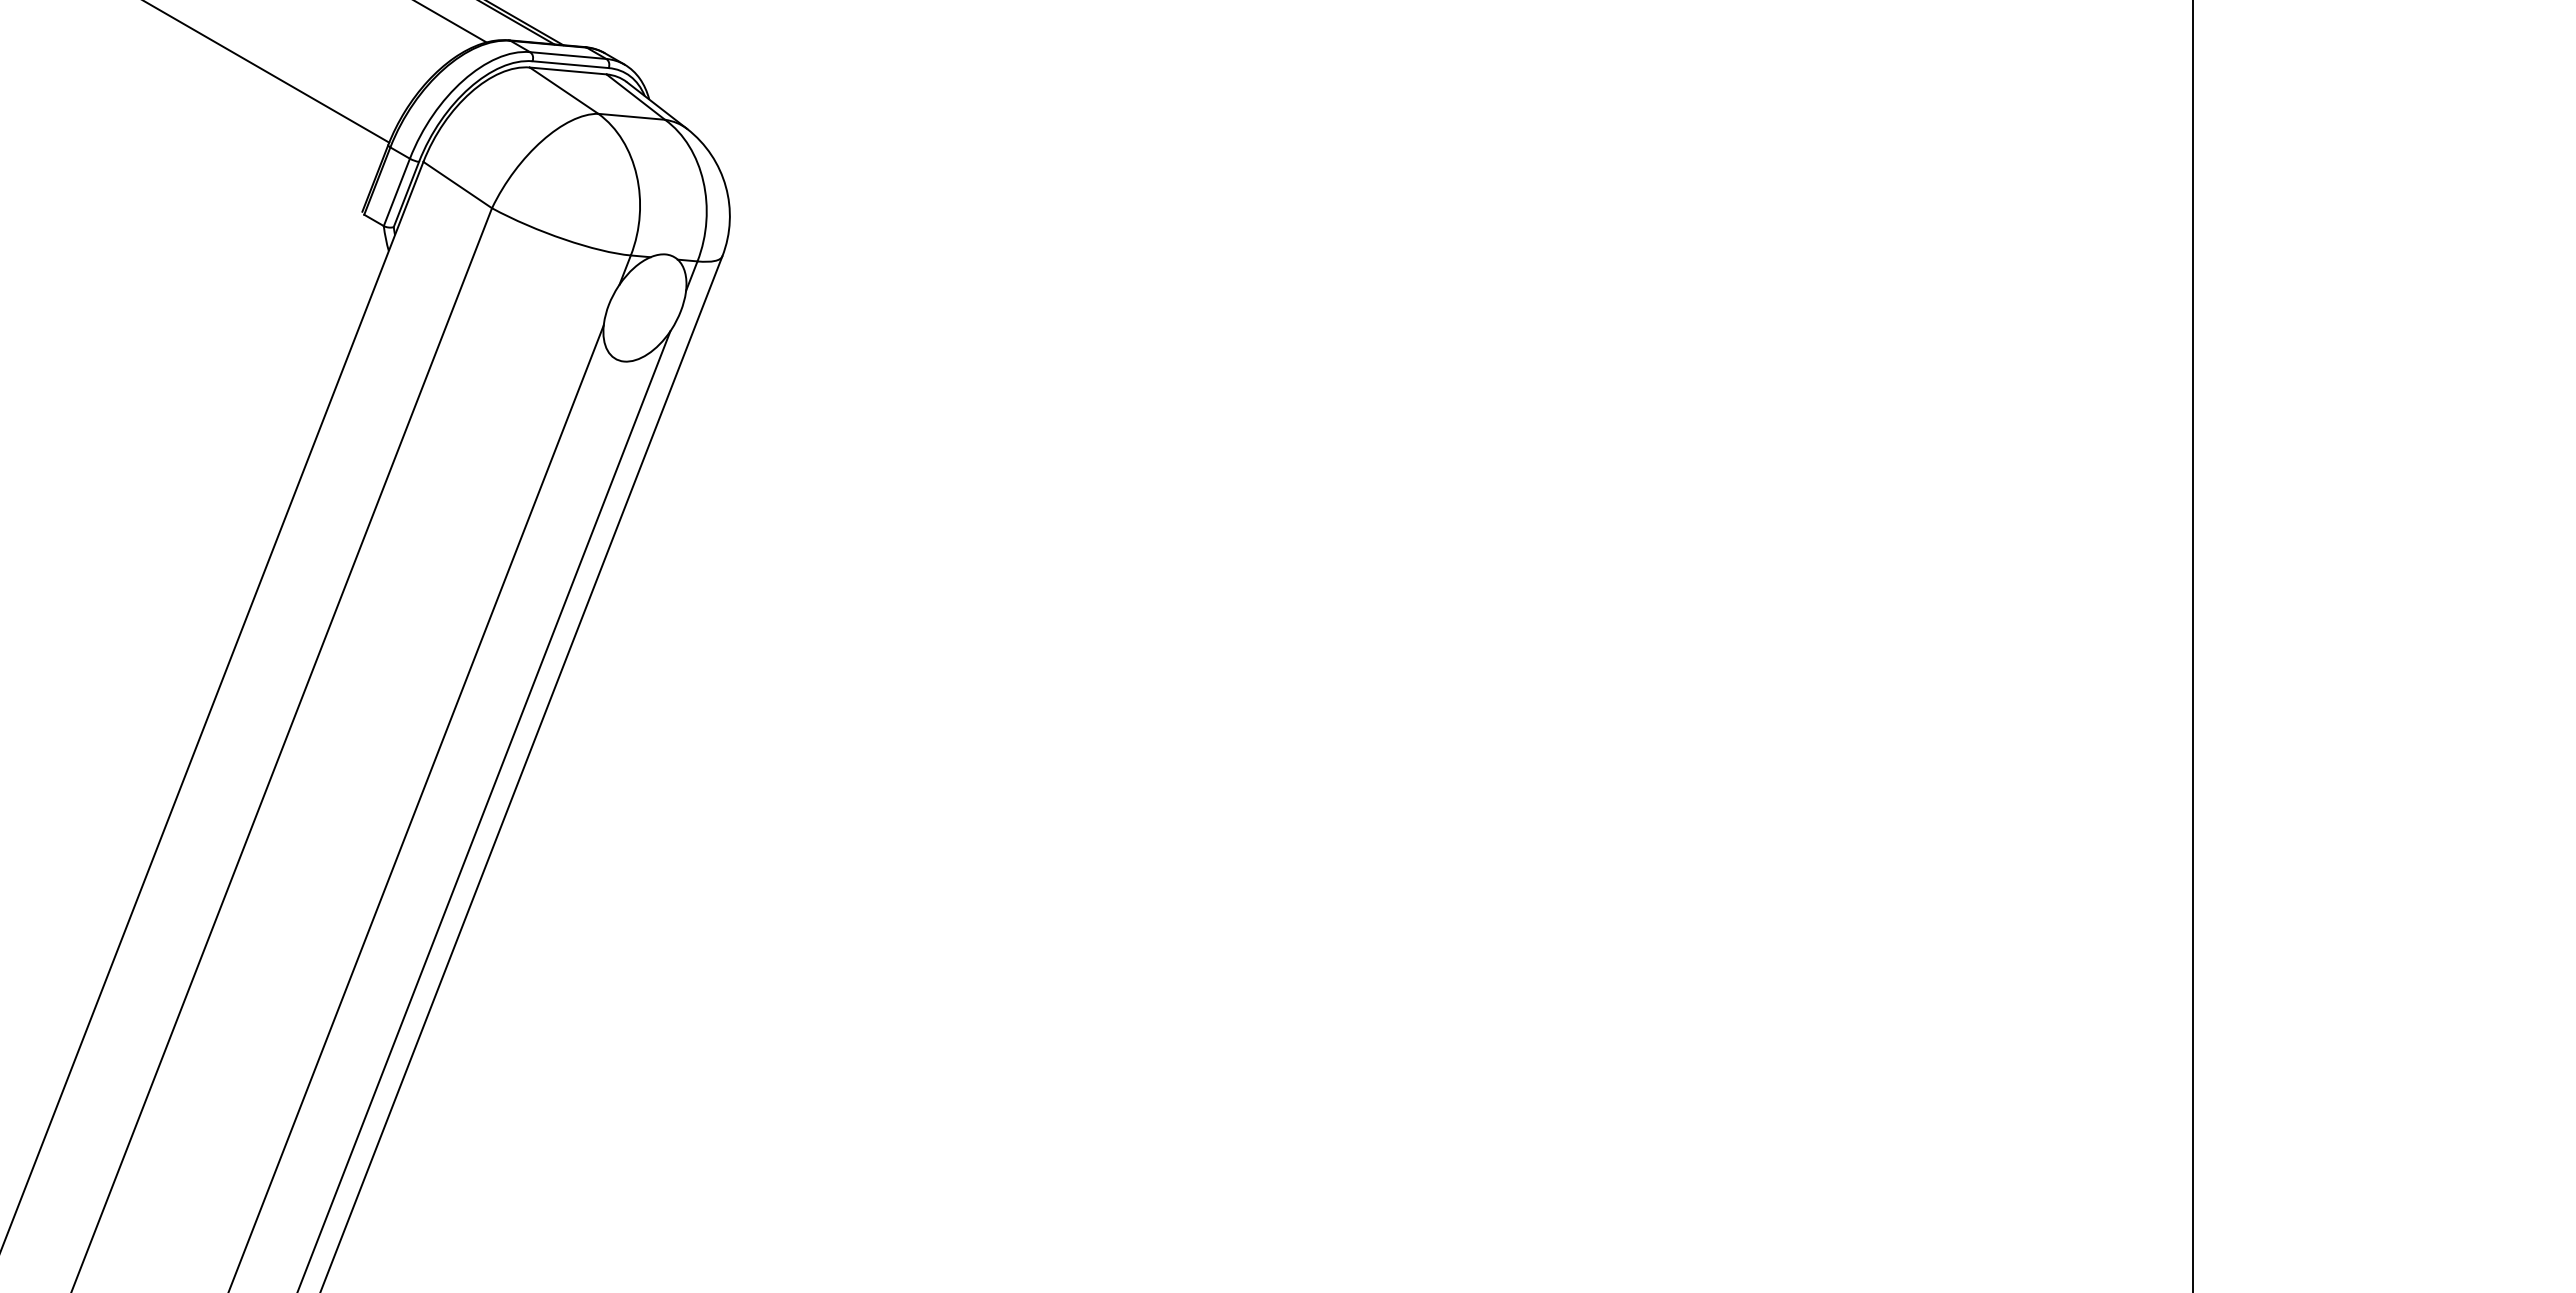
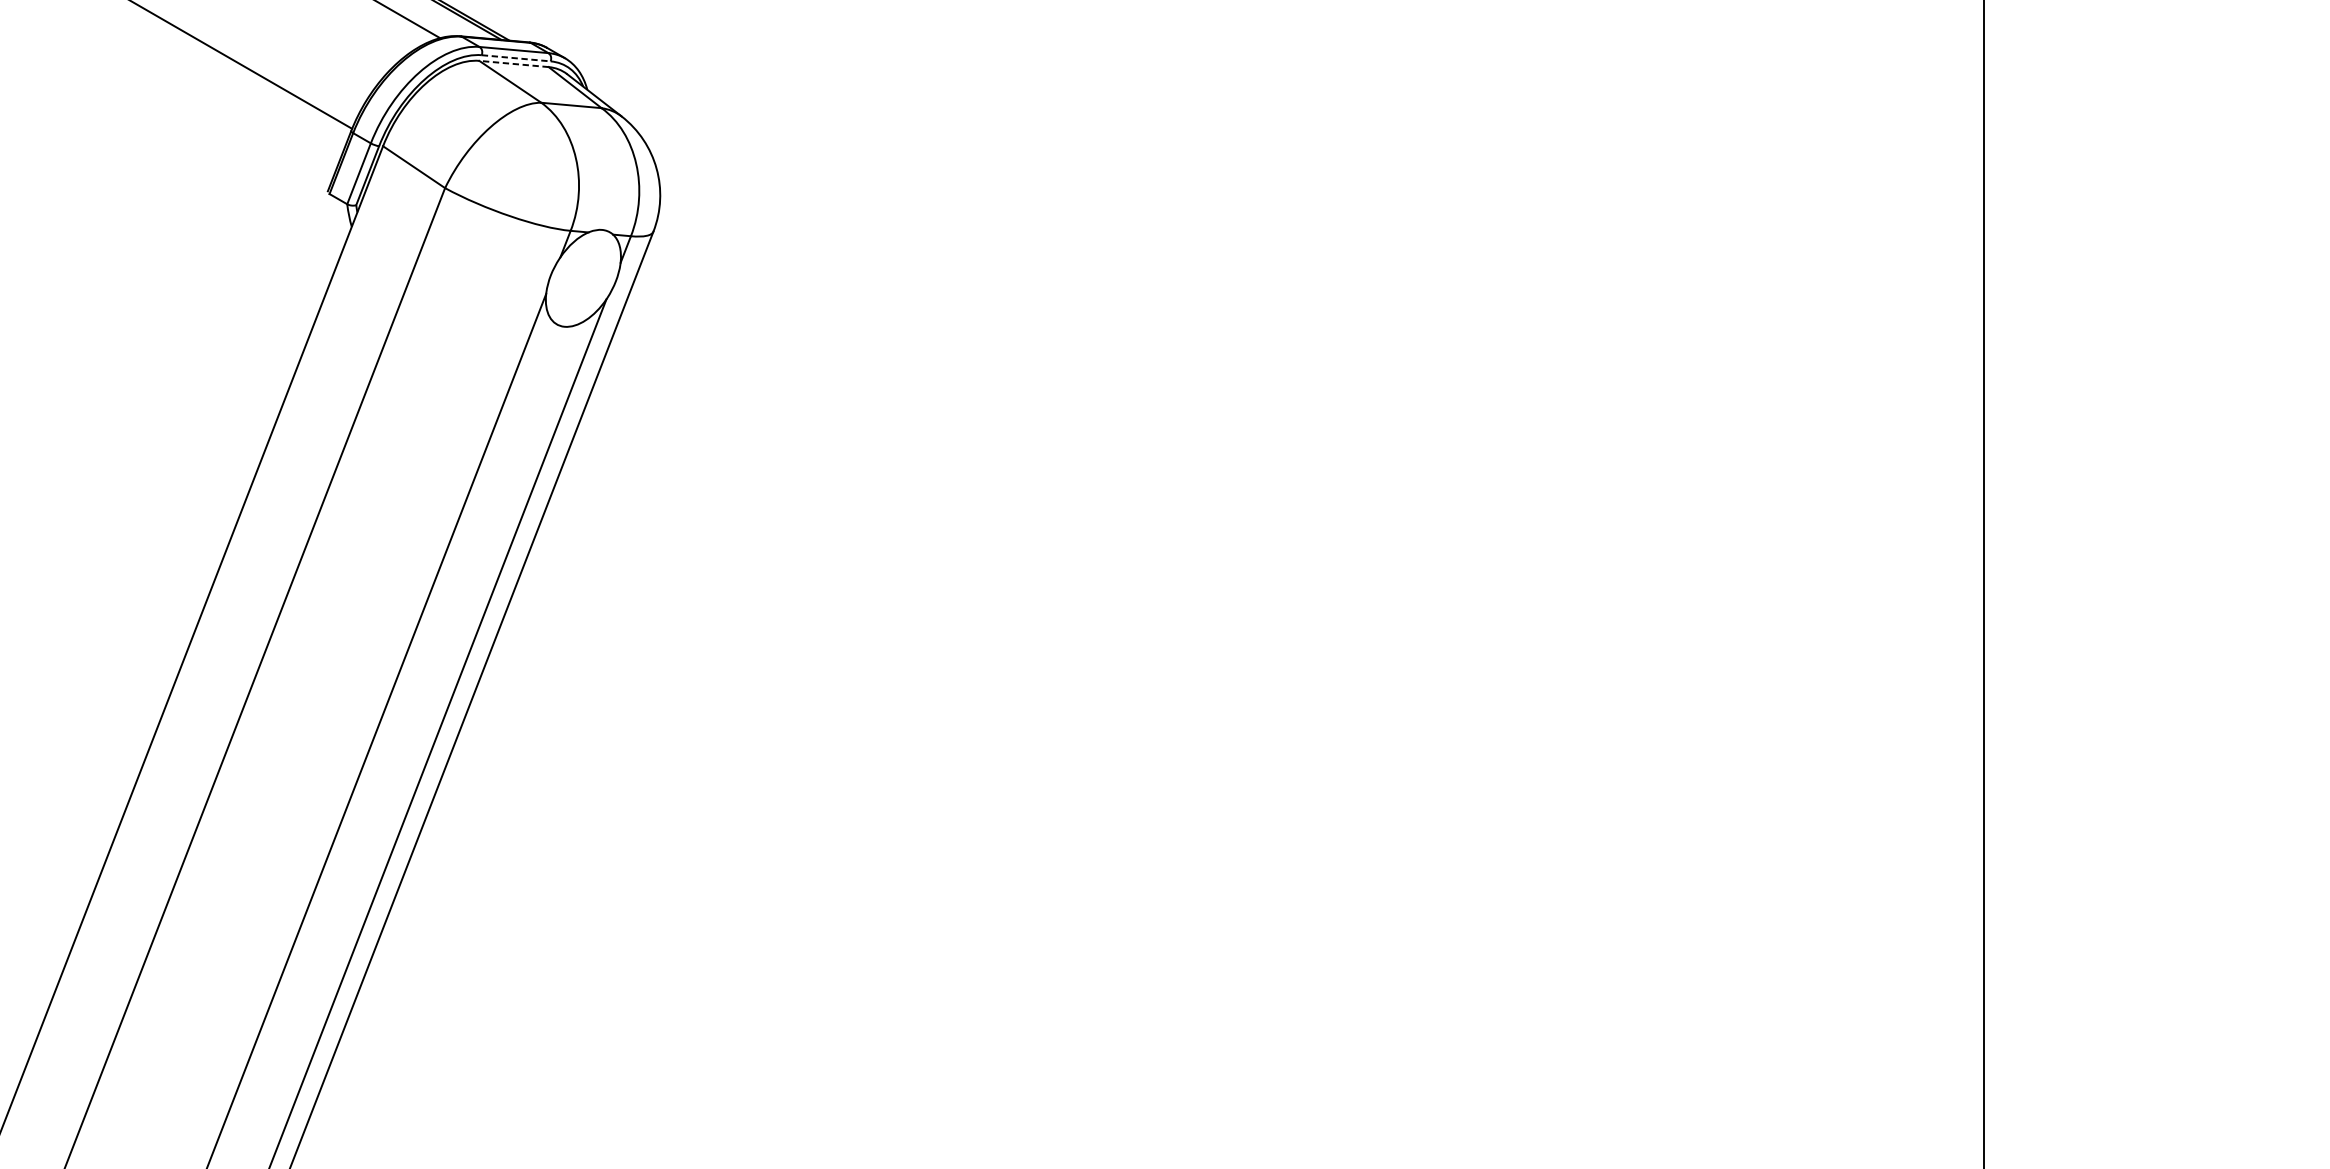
line: (571, 64) -> (516, 58), solid -> dashed
line: (568, 70) -> (514, 63), solid -> dashed

